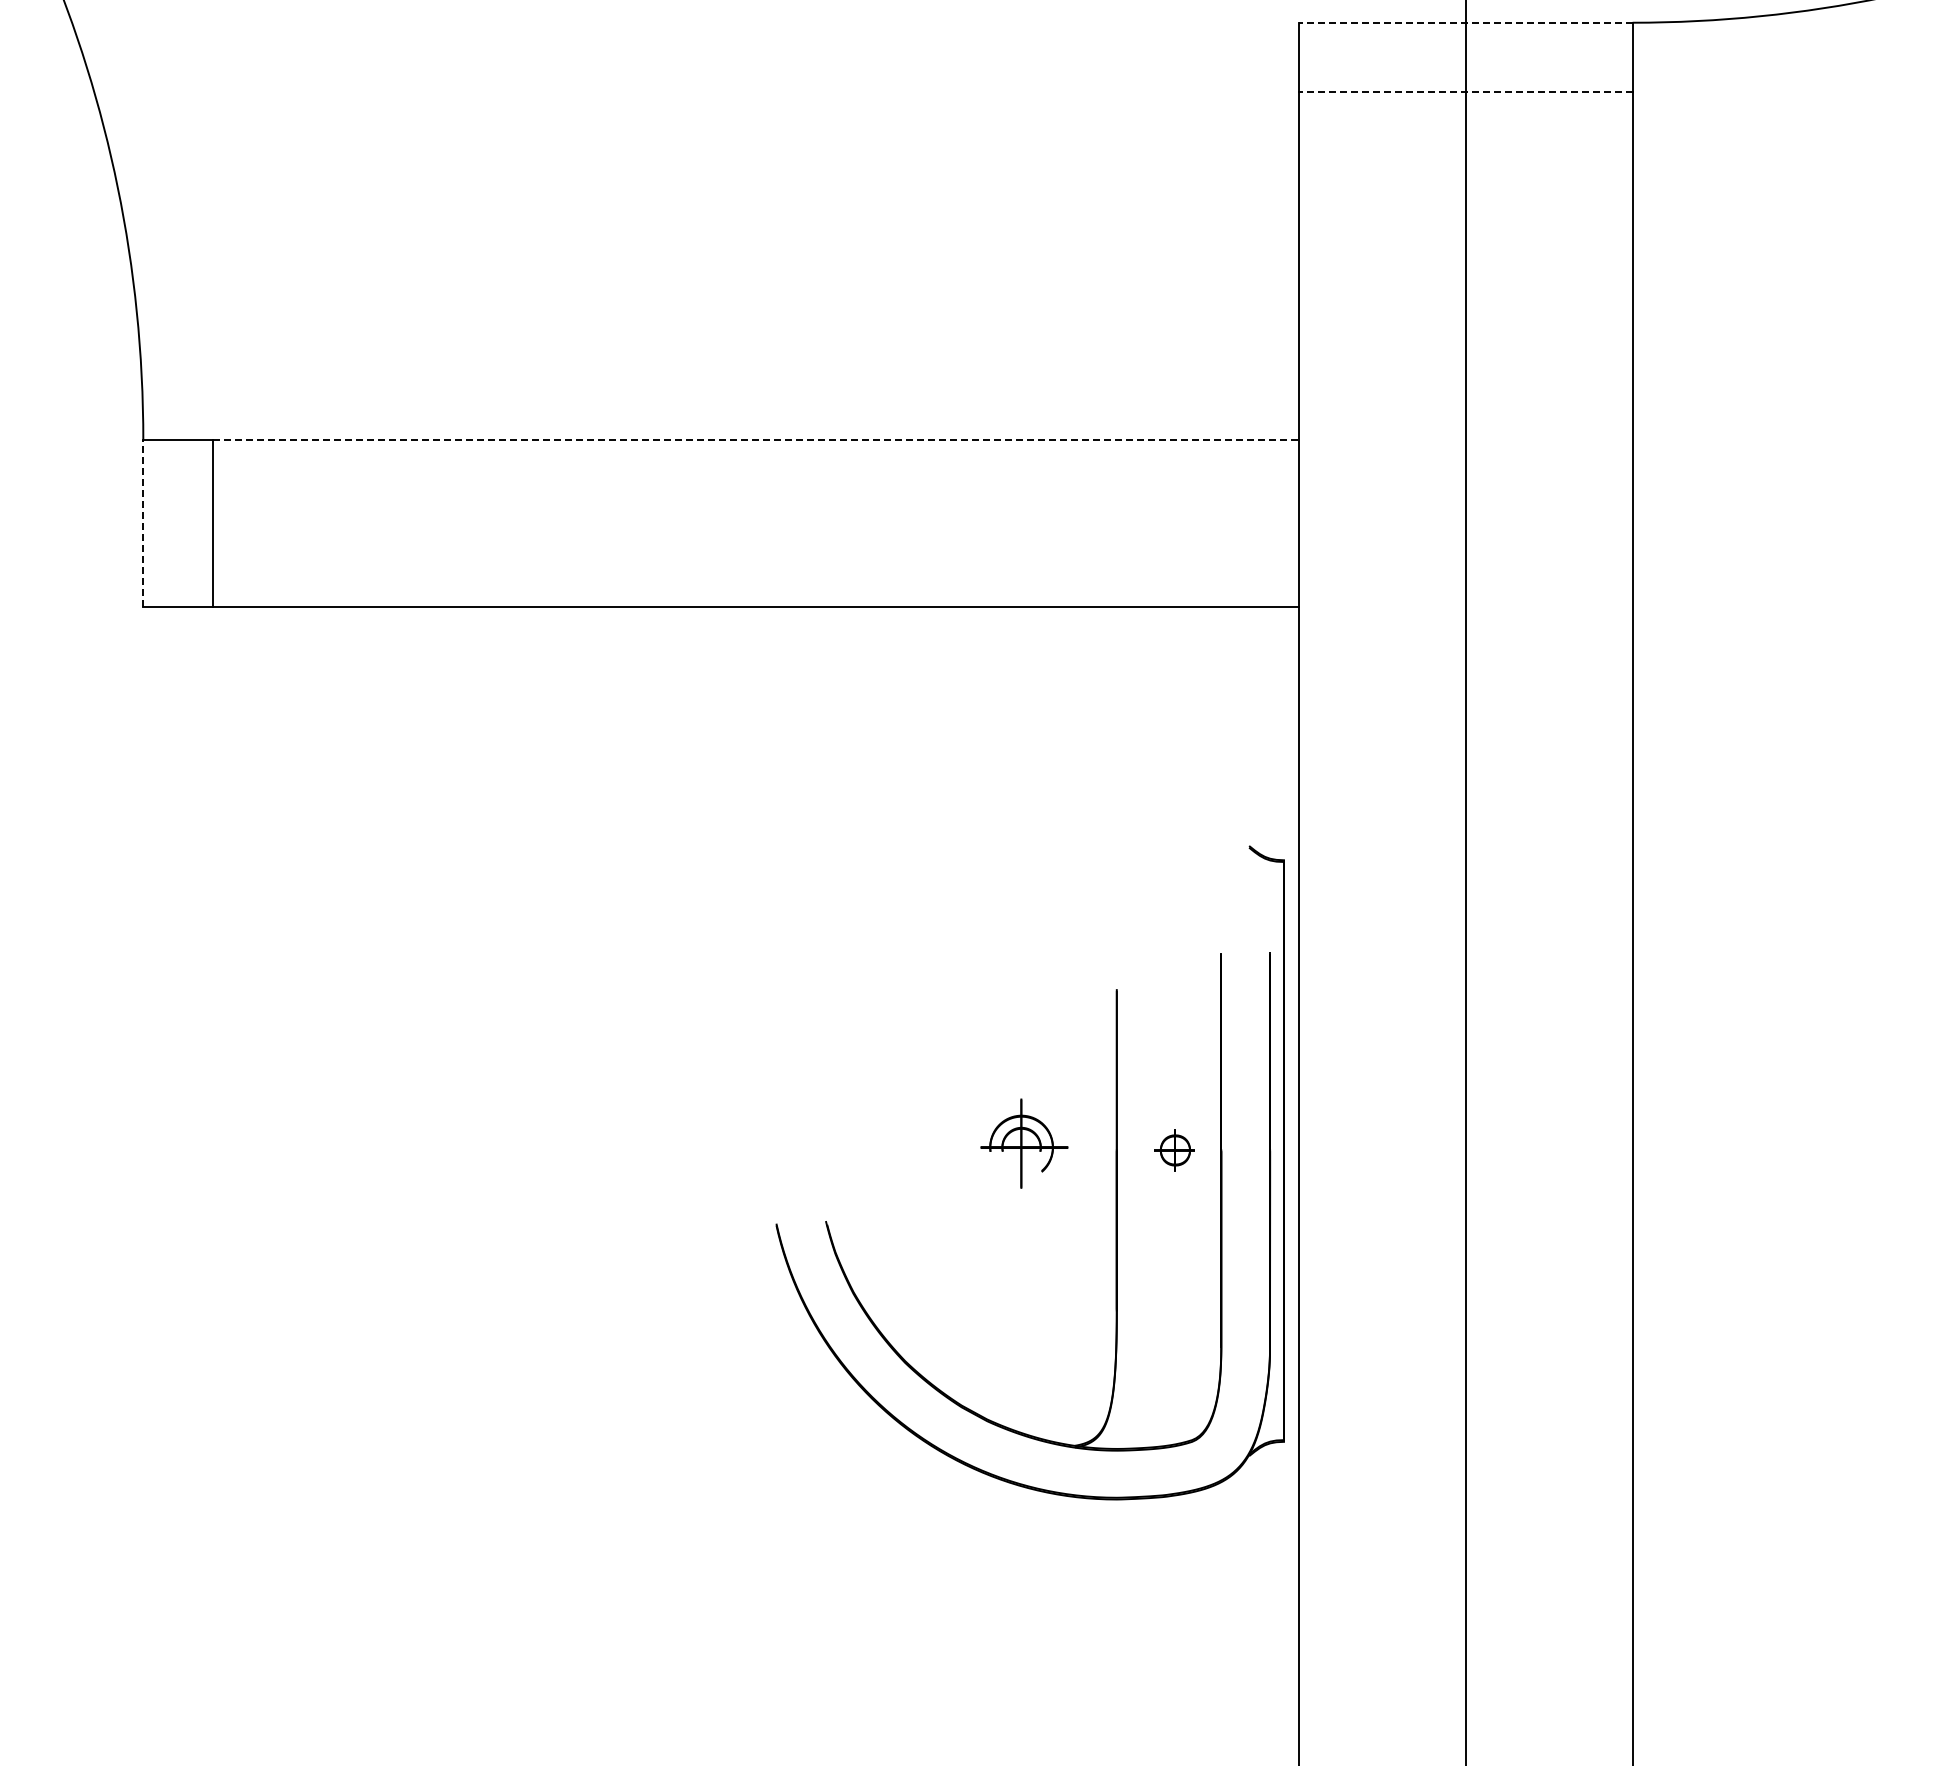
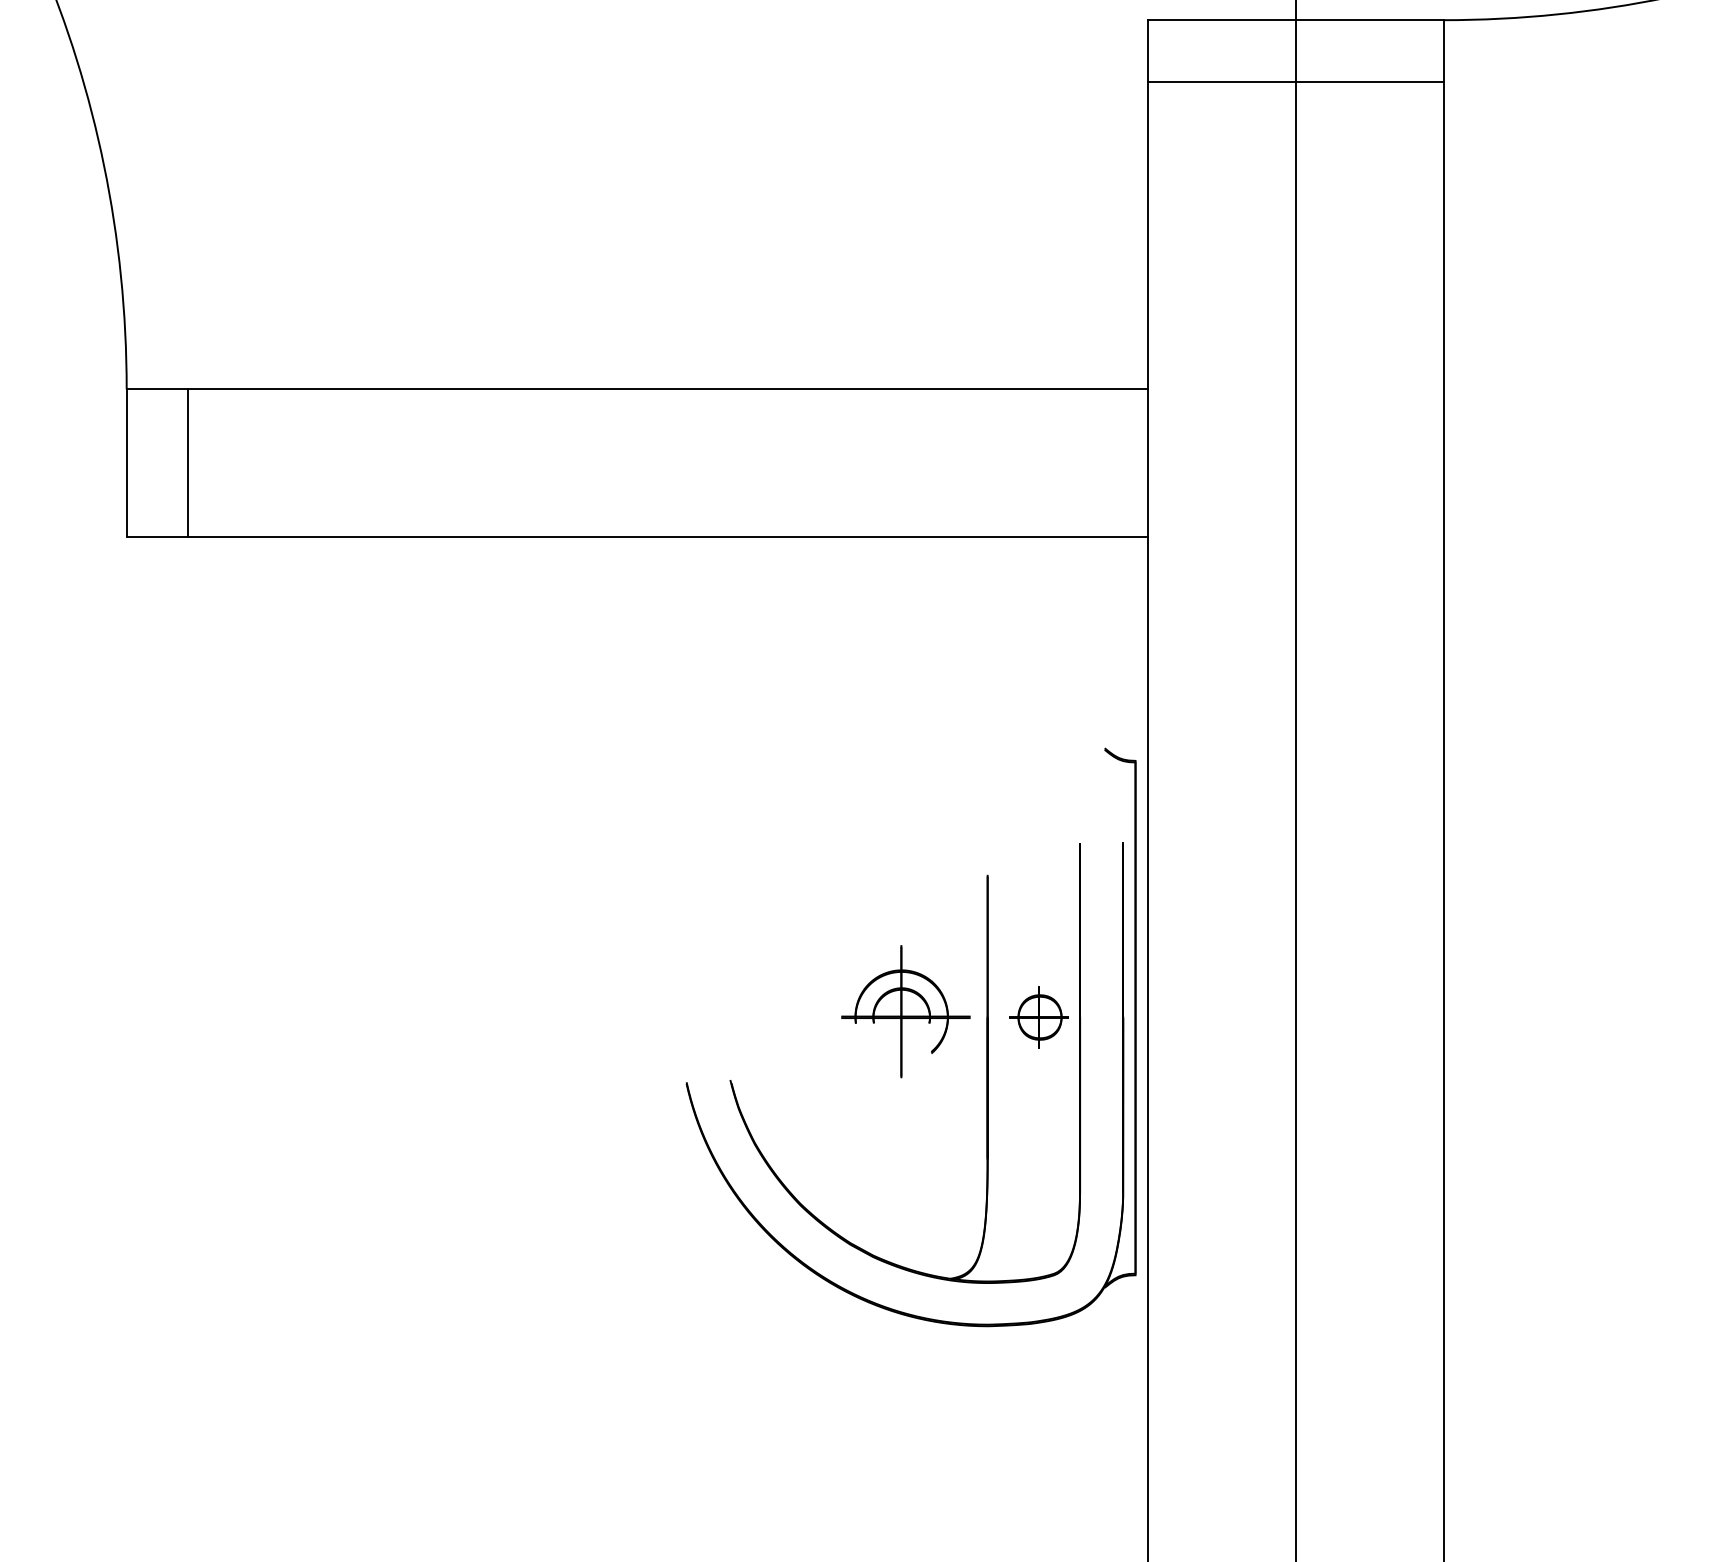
line: (1465, 22) -> (1296, 19), dashed -> solid
line: (1465, 92) -> (1296, 81), dashed -> solid
line: (755, 440) -> (668, 389), dashed -> solid
line: (143, 523) -> (126, 463), dashed -> solid
part: (1024, 1143) -> (906, 1011), size x1.67
part: (1174, 1150) -> (1038, 1017), size x1.67

